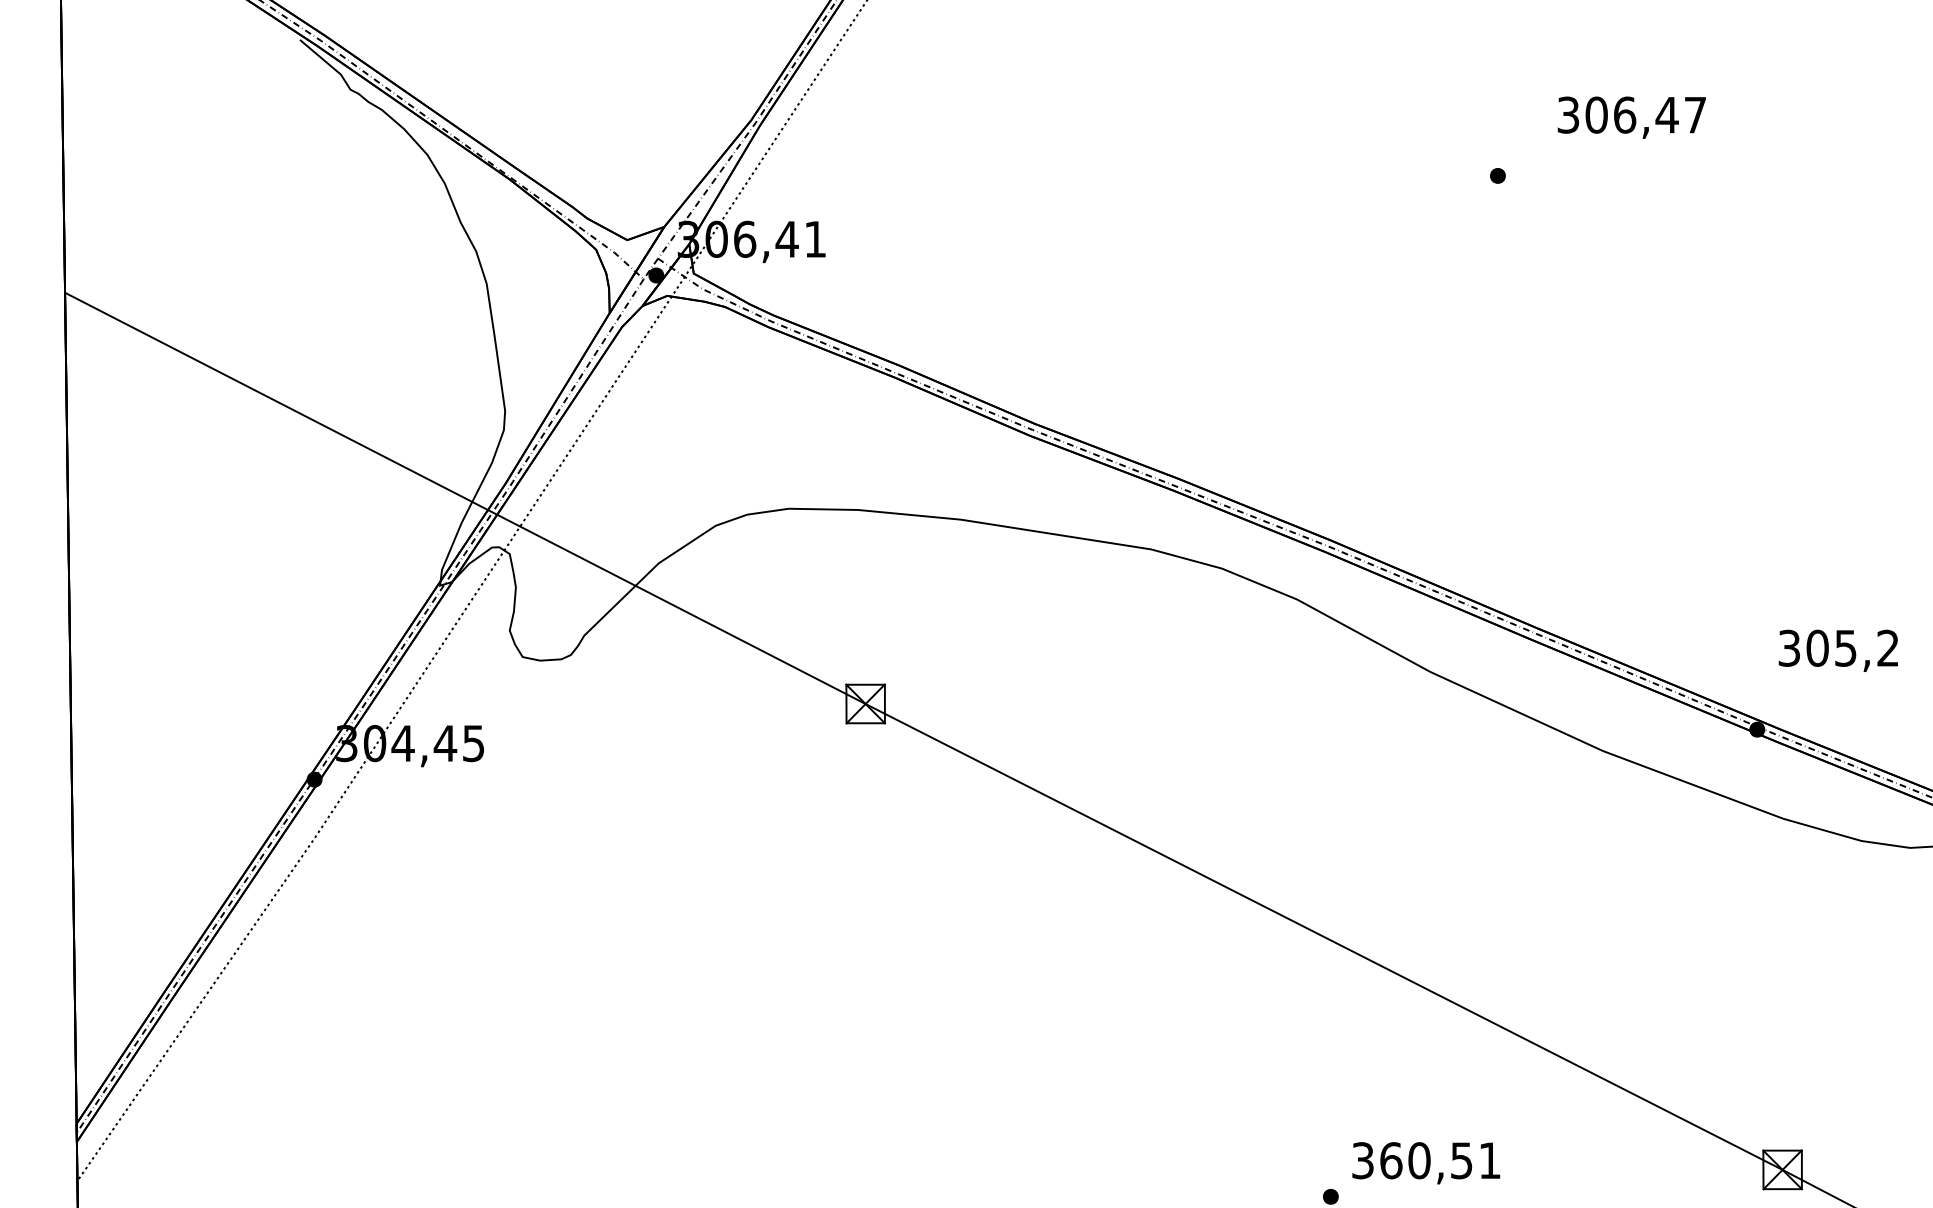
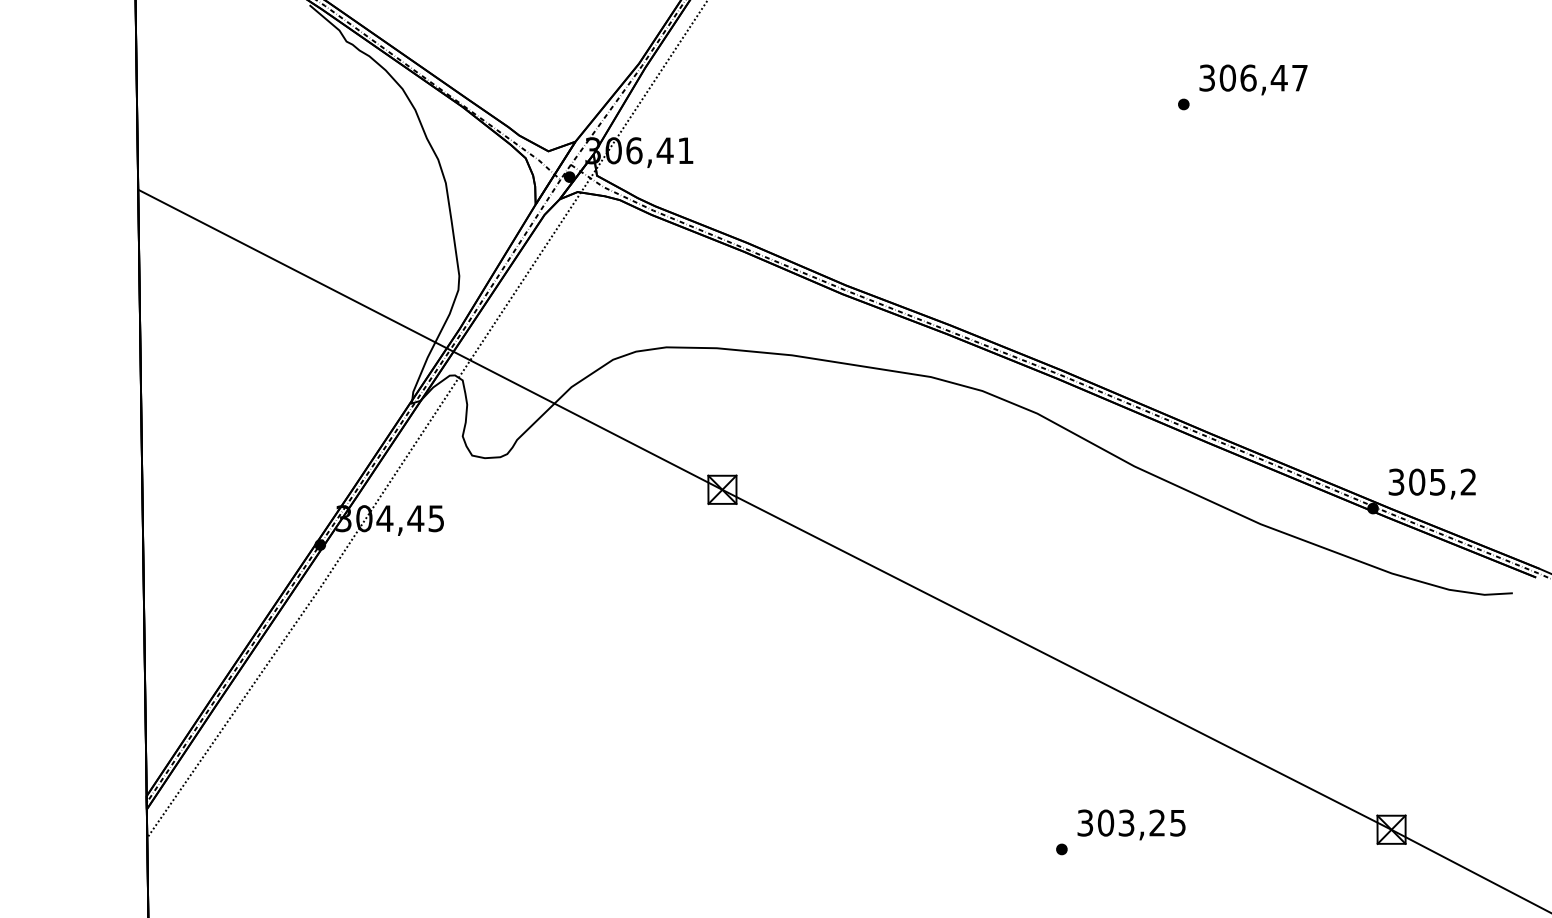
text: (1631, 117) -> (1253, 79), moved
text: (1837, 650) -> (1431, 483), moved
text: (1439, 1159) -> (1141, 822), 360,51 -> 303,25

